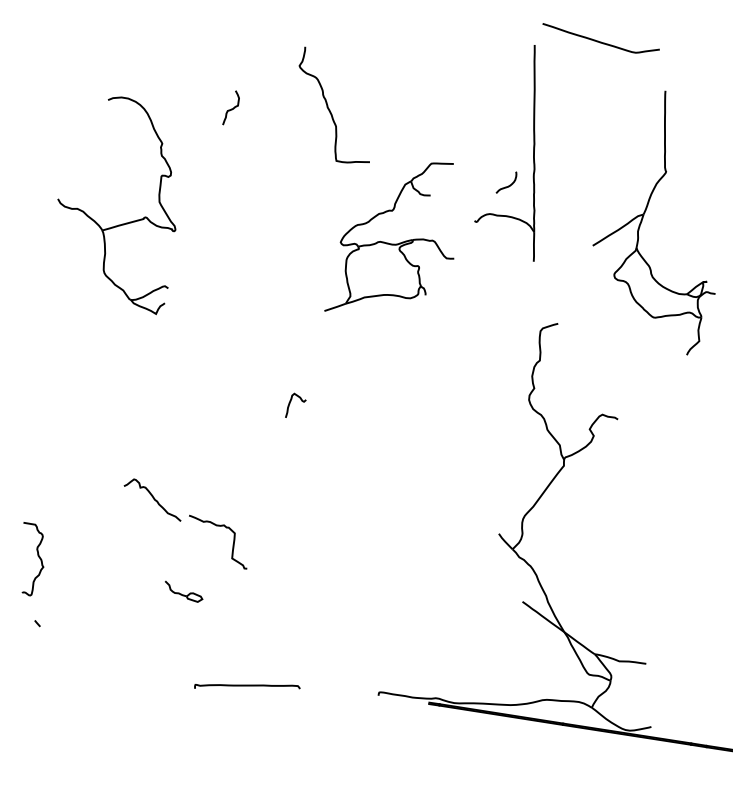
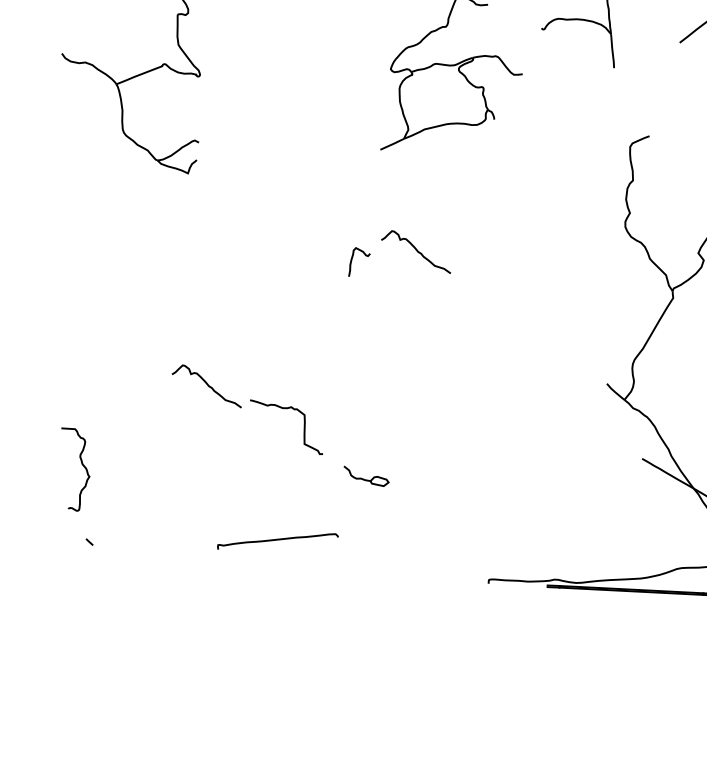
curve: (345, 401) -> (415, 250), added
part: (183, 591) -> (366, 475), moved
curve: (247, 686) -> (278, 540), moved

